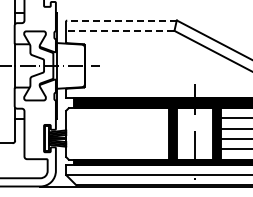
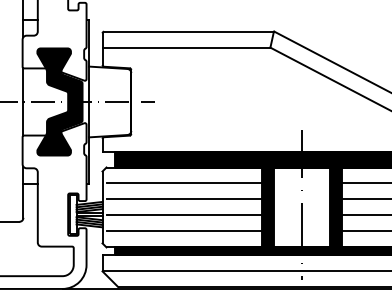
line: (122, 20) -> (189, 31), dashed -> solid
line: (119, 30) -> (185, 47), dashed -> solid
fill: (38, 65) -> (59, 101), added
line: (118, 118) -> (183, 183), added
line: (118, 128) -> (183, 199), added
line: (118, 139) -> (183, 216), added
line: (118, 149) -> (183, 231), added

